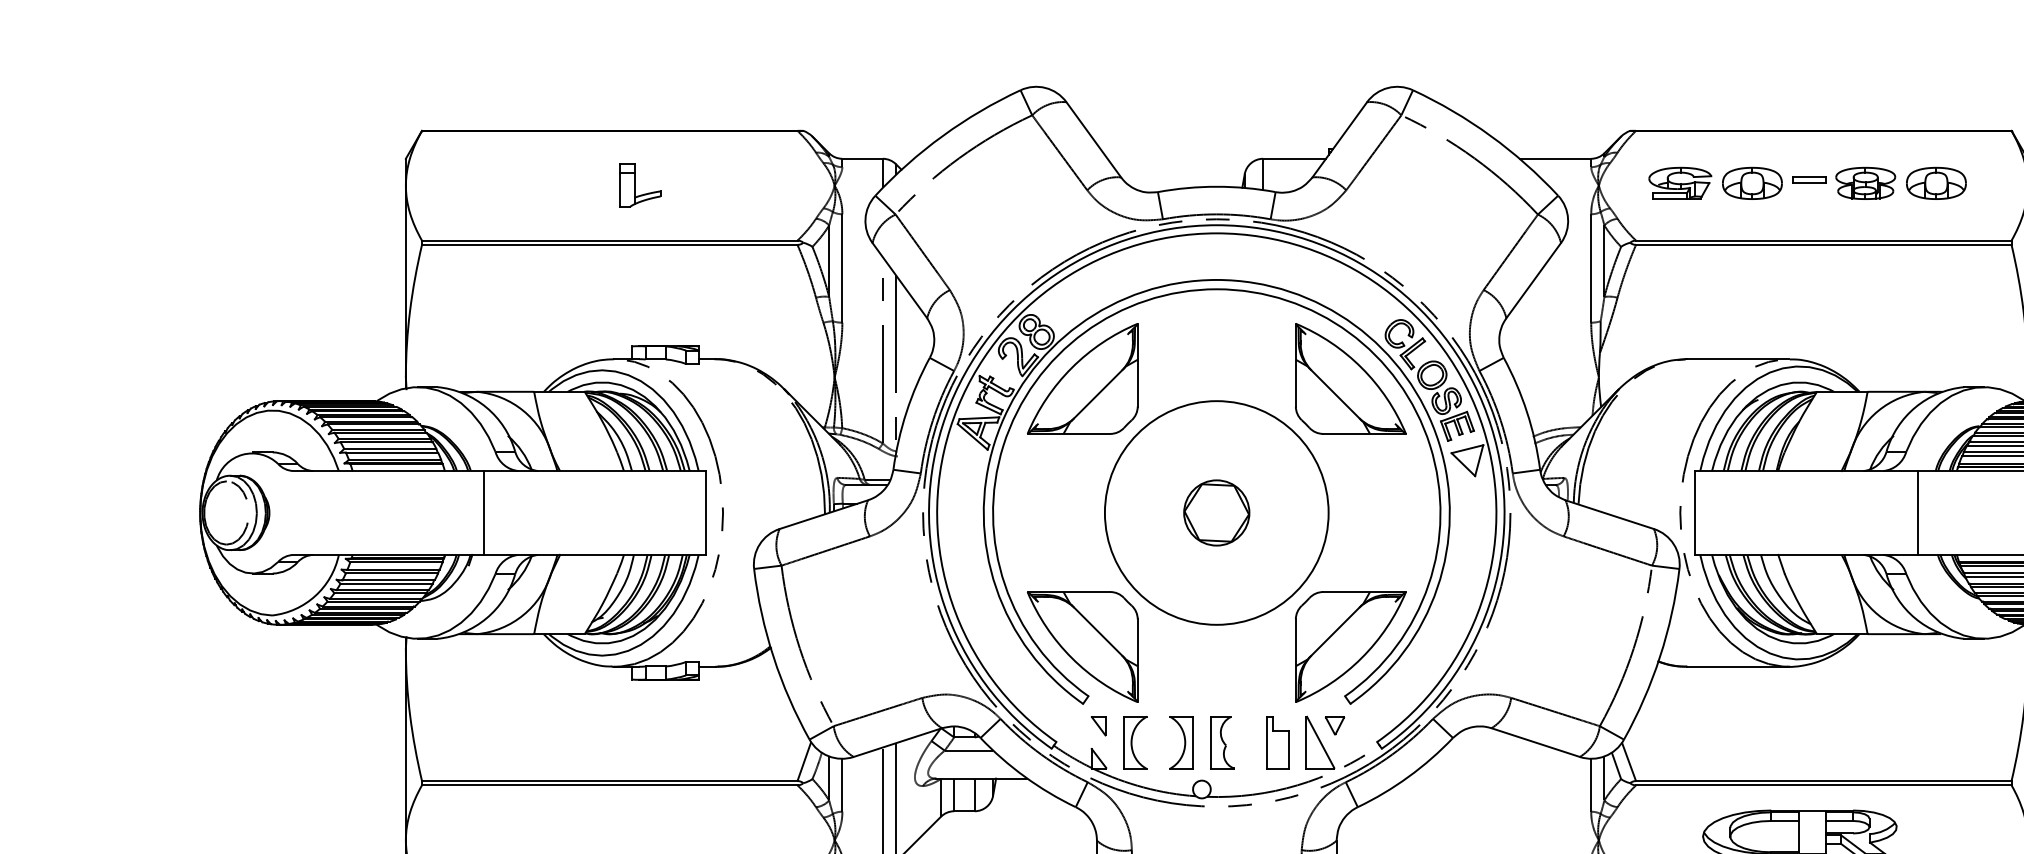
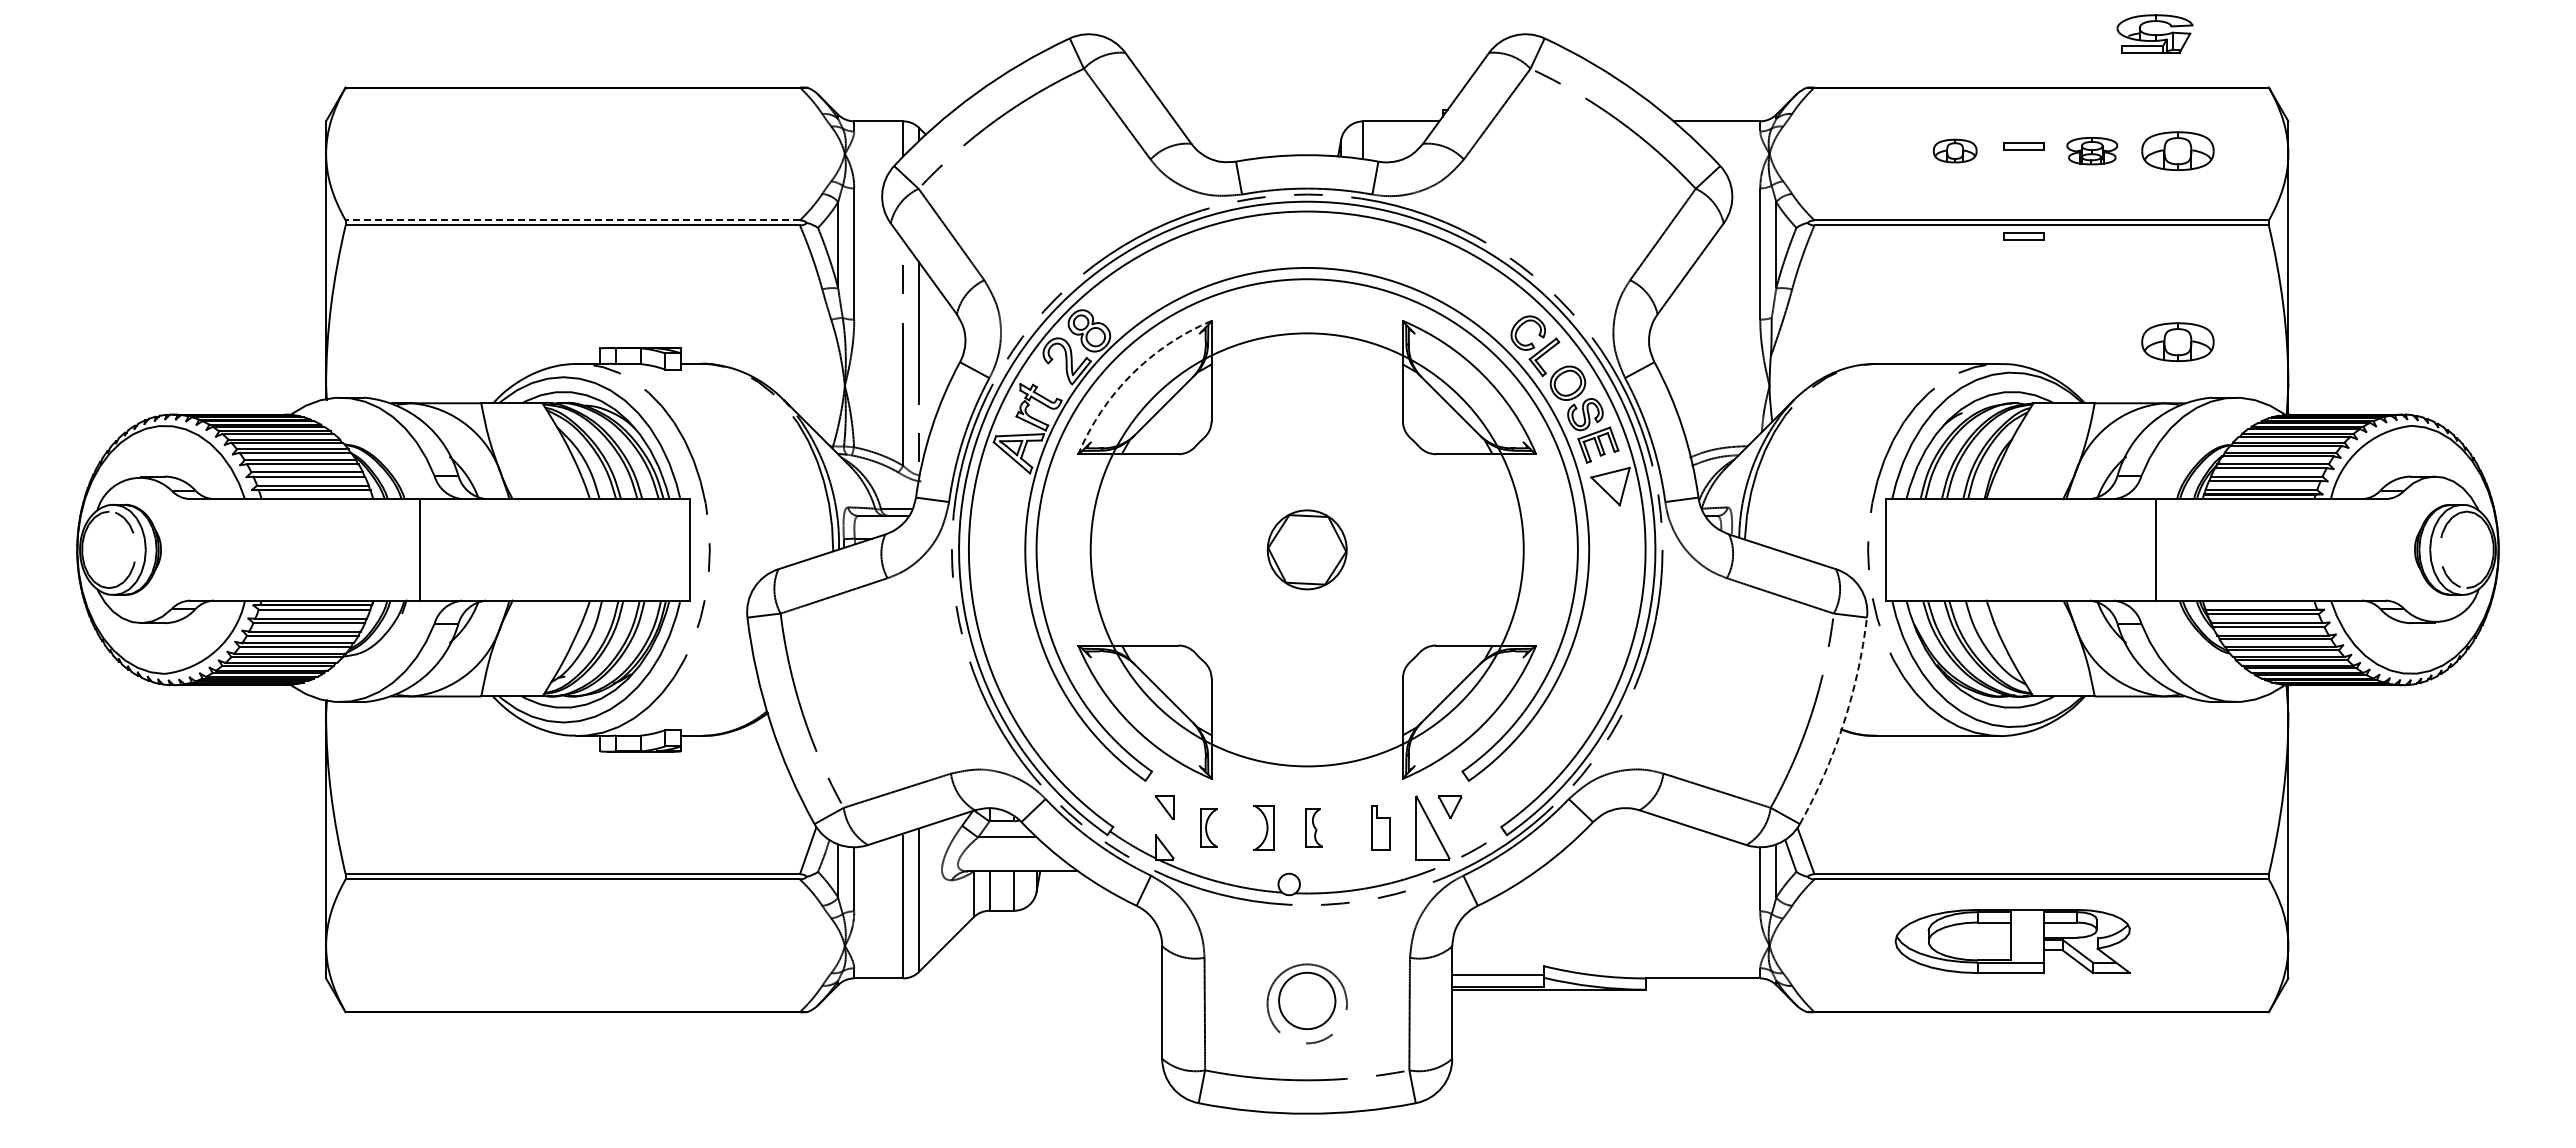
part: (1679, 182) -> (2154, 33), moved
part: (1751, 182) -> (1954, 150), size x0.6
part: (1864, 182) -> (2091, 150), size x0.7
part: (640, 185) -> (609, 153), removed
line: (609, 240) -> (572, 220), solid -> dashed
part: (1808, 253) -> (2023, 236), added
part: (1936, 340) -> (2177, 341), added
arc: (1071, 368) -> (1131, 374), solid -> dashed
circle: (1216, 512) -> (1306, 549), size x1.6
arc: (1660, 657) -> (1843, 724), solid -> dashed
part: (1135, 742) -> (1208, 827), size x0.6
part: (1180, 742) -> (1263, 827), size x0.7
part: (1221, 742) -> (1313, 827), size x0.6
part: (1277, 742) -> (1380, 827), size x0.7

